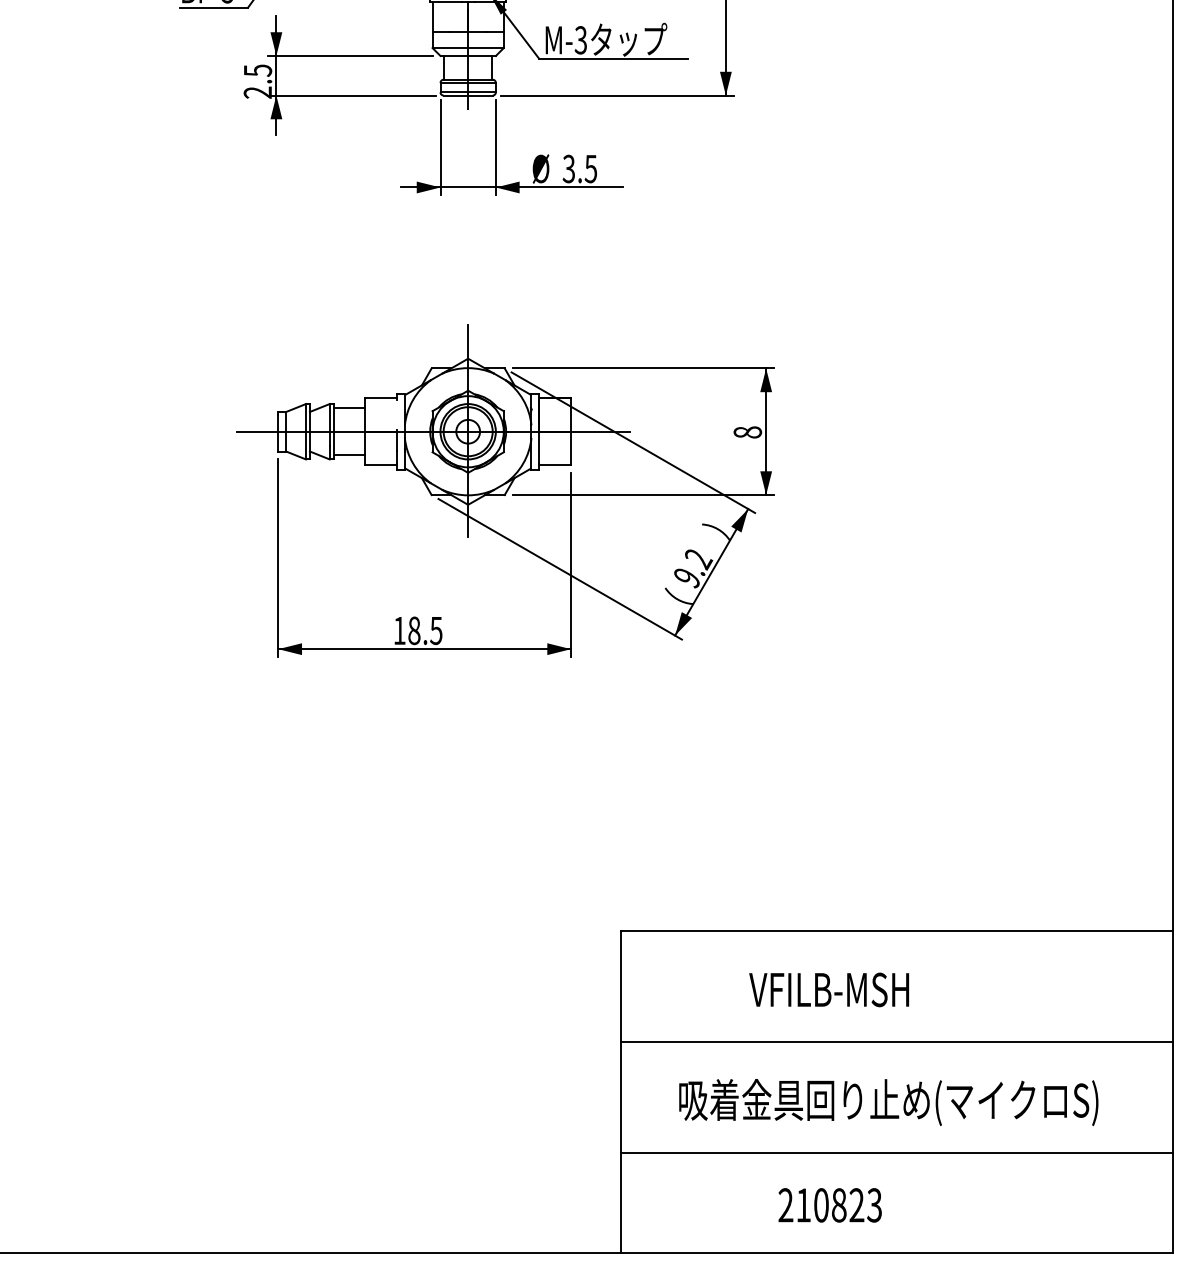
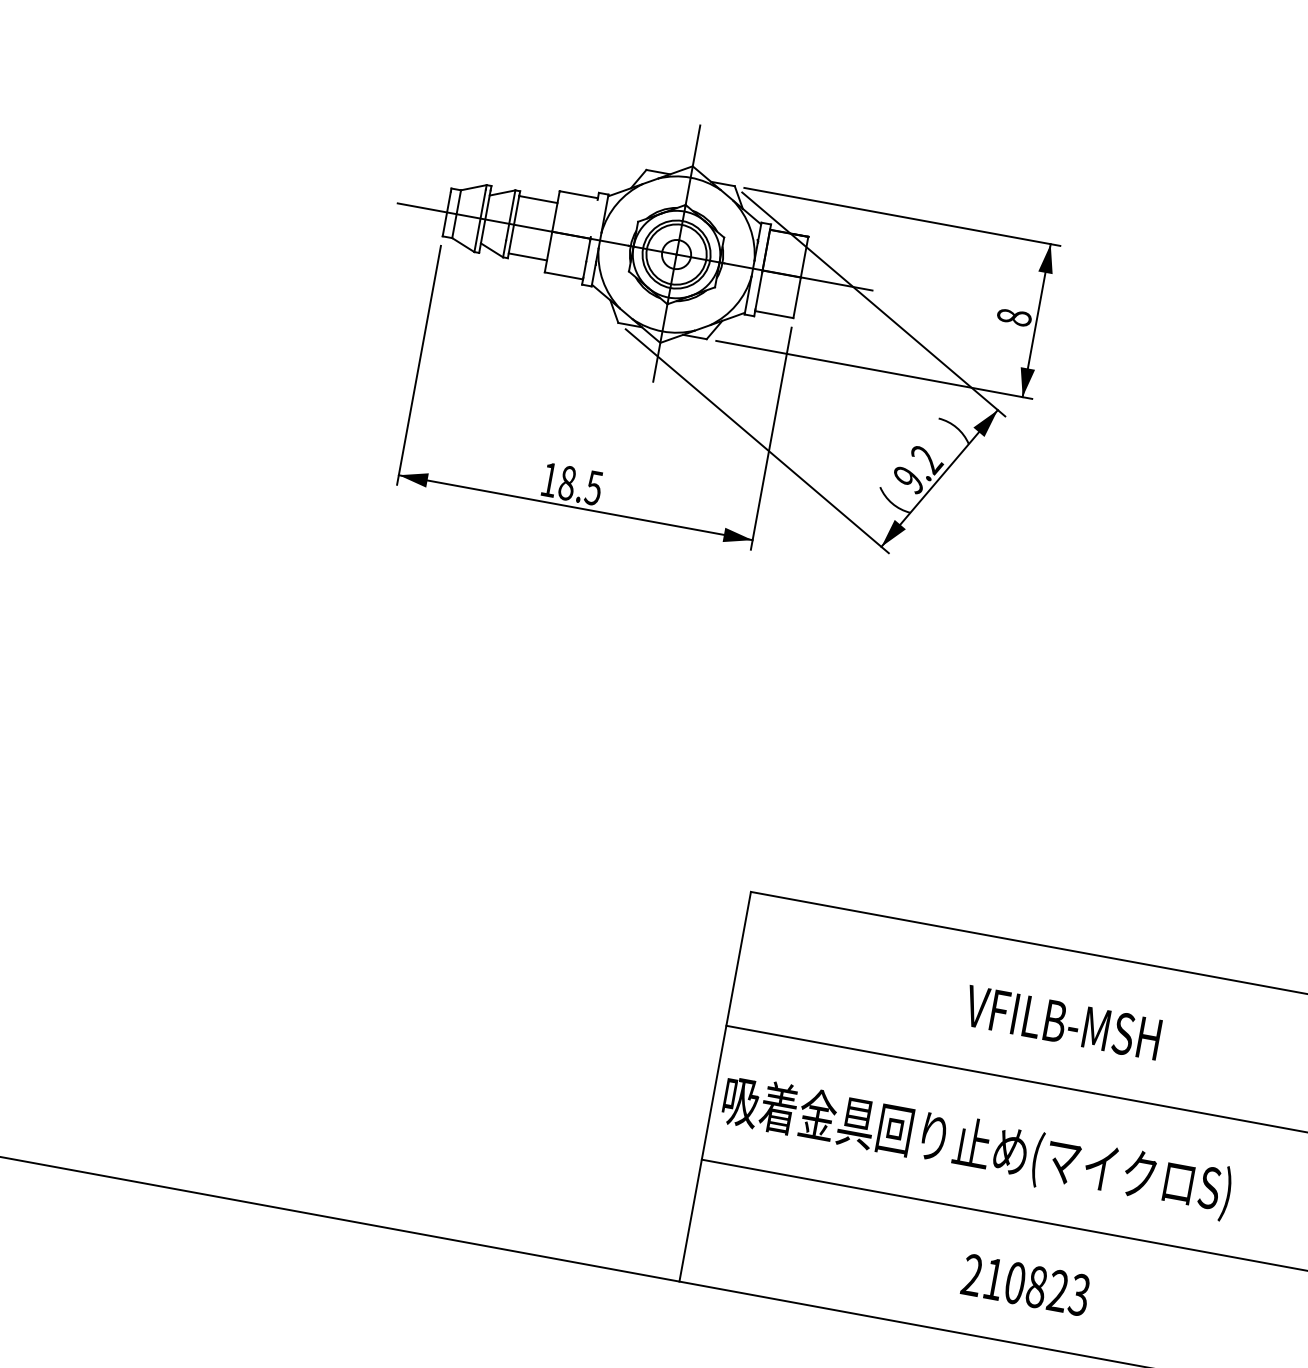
text: (829, 989) -> (1063, 1022), moved
text: (888, 1102) -> (976, 1147), moved
text: (829, 1205) -> (1024, 1285), moved

